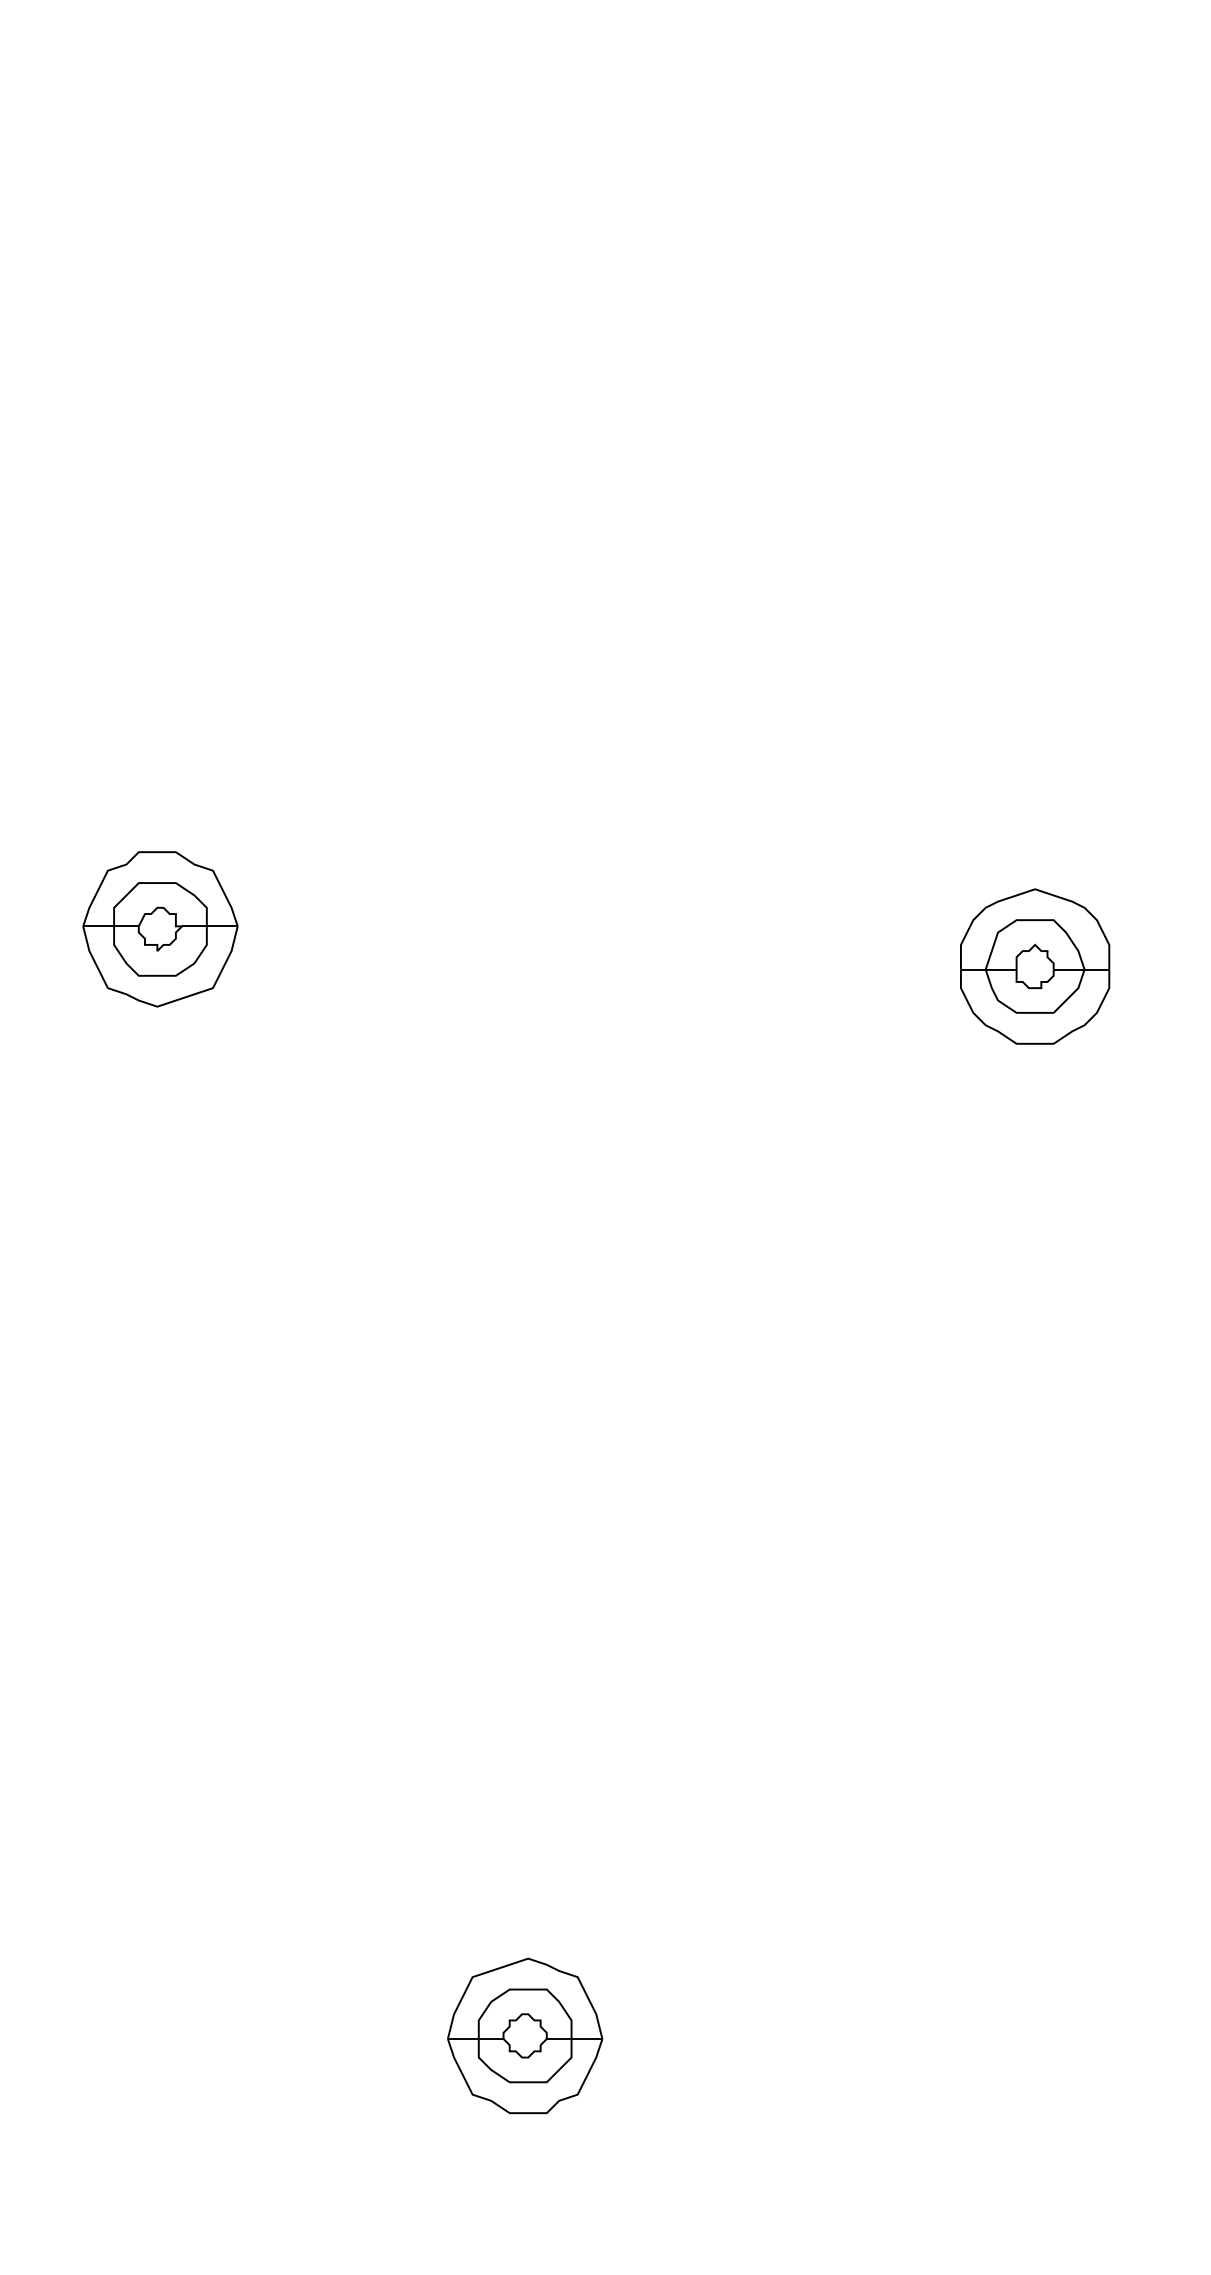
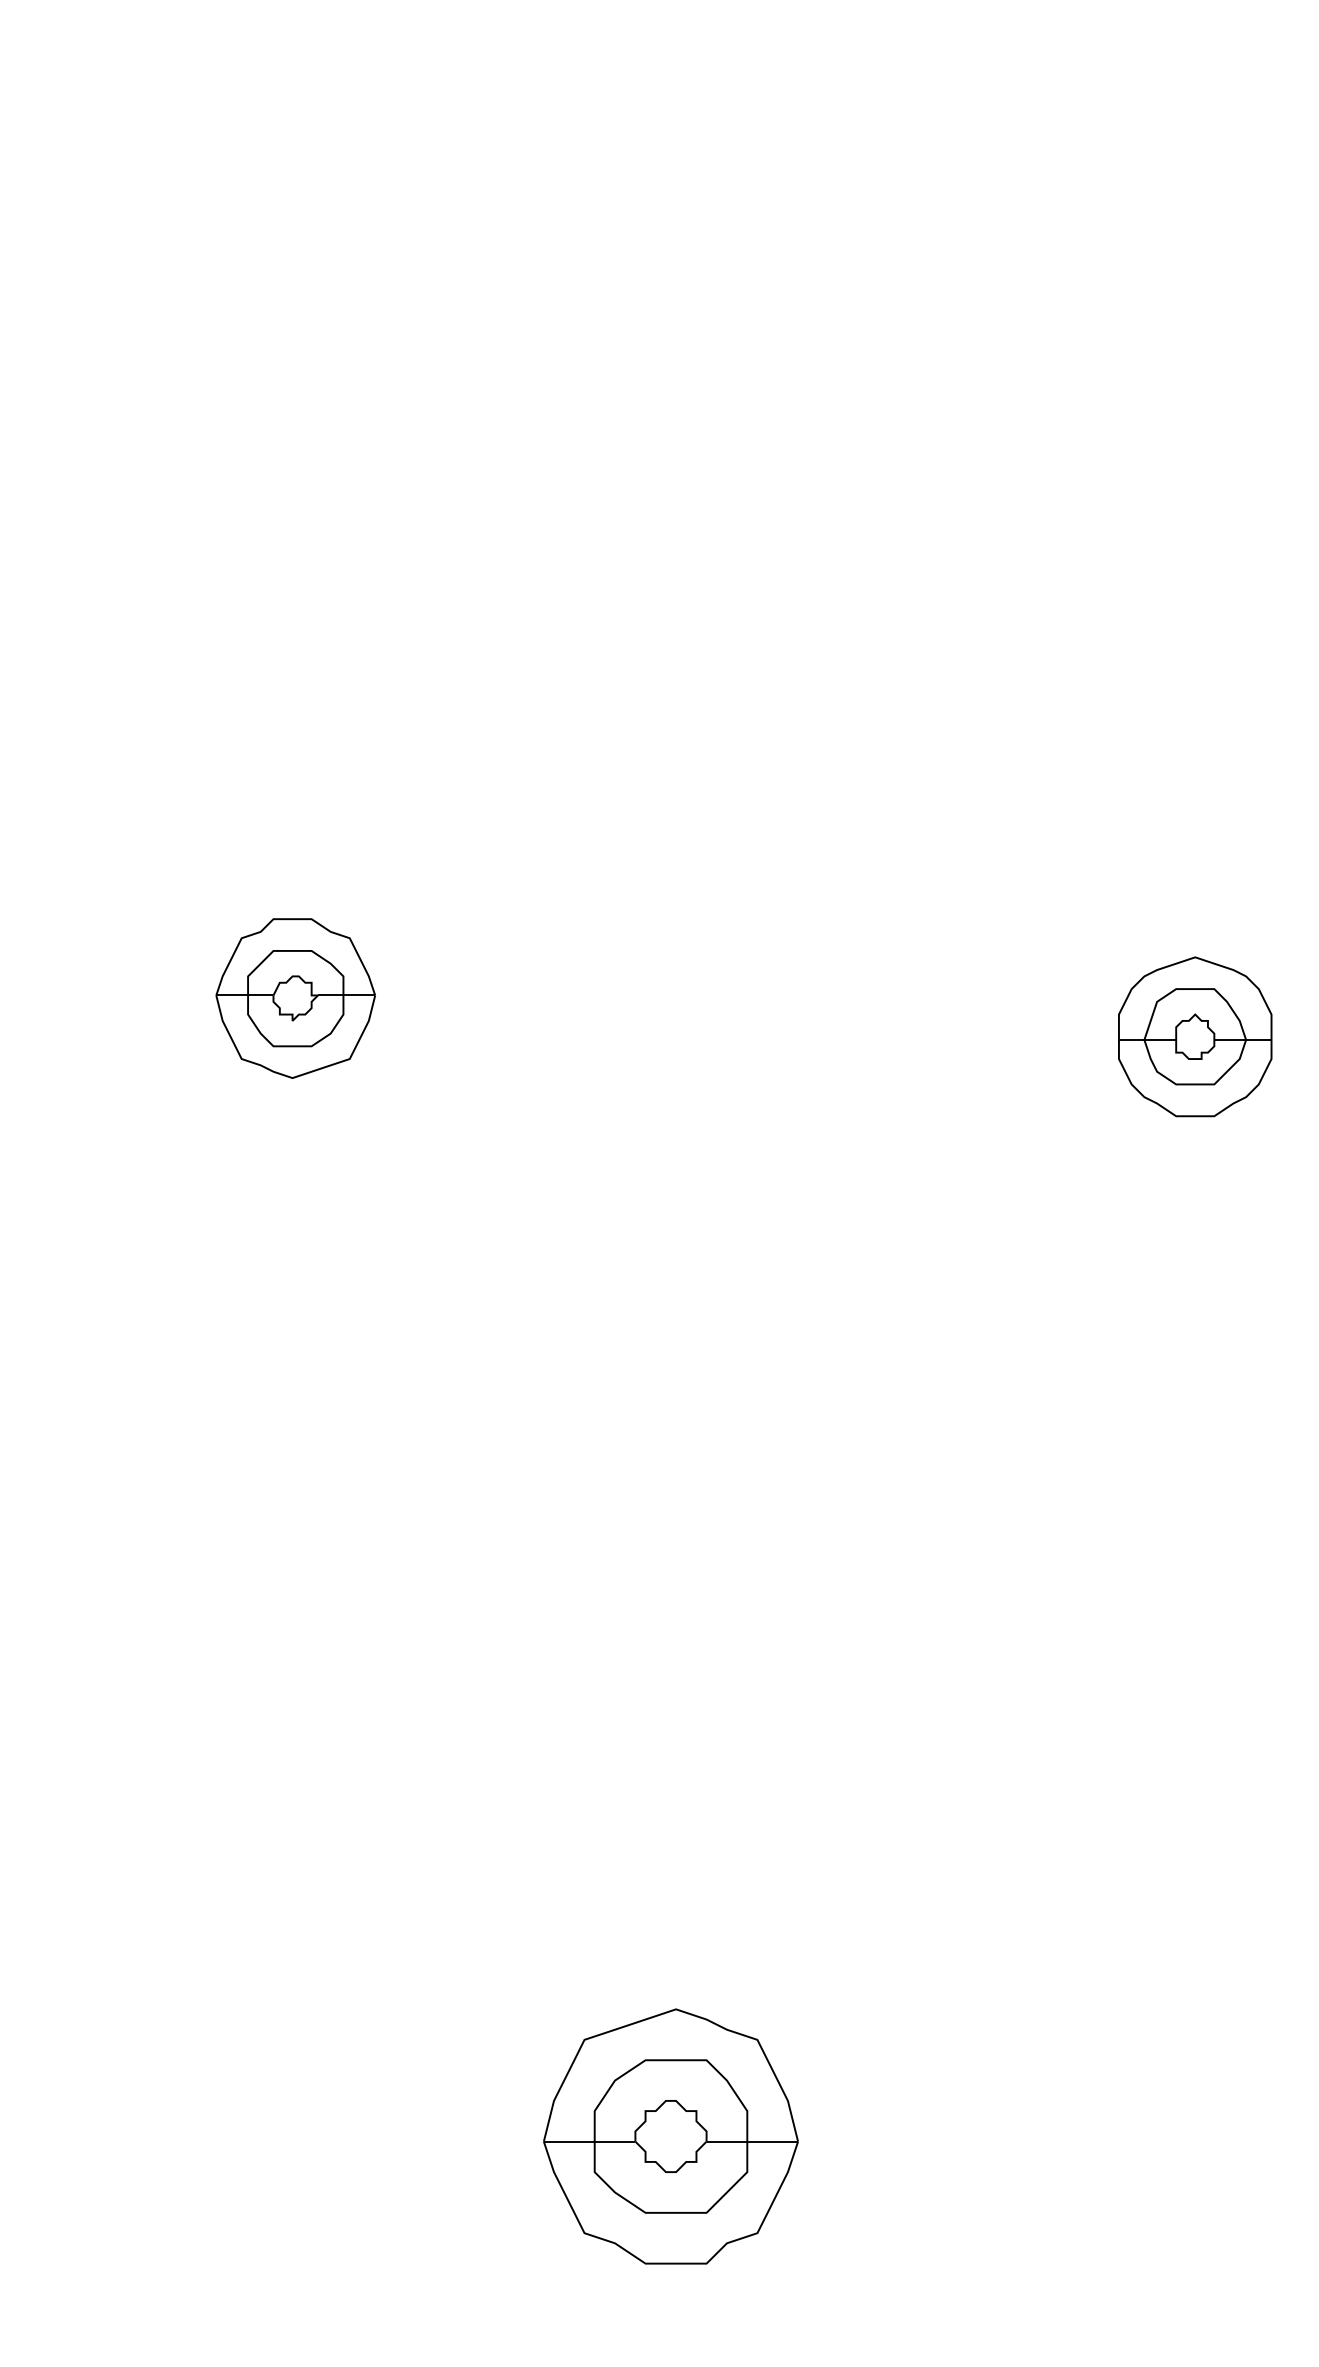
part: (524, 2035) -> (670, 2136), size x1.6

